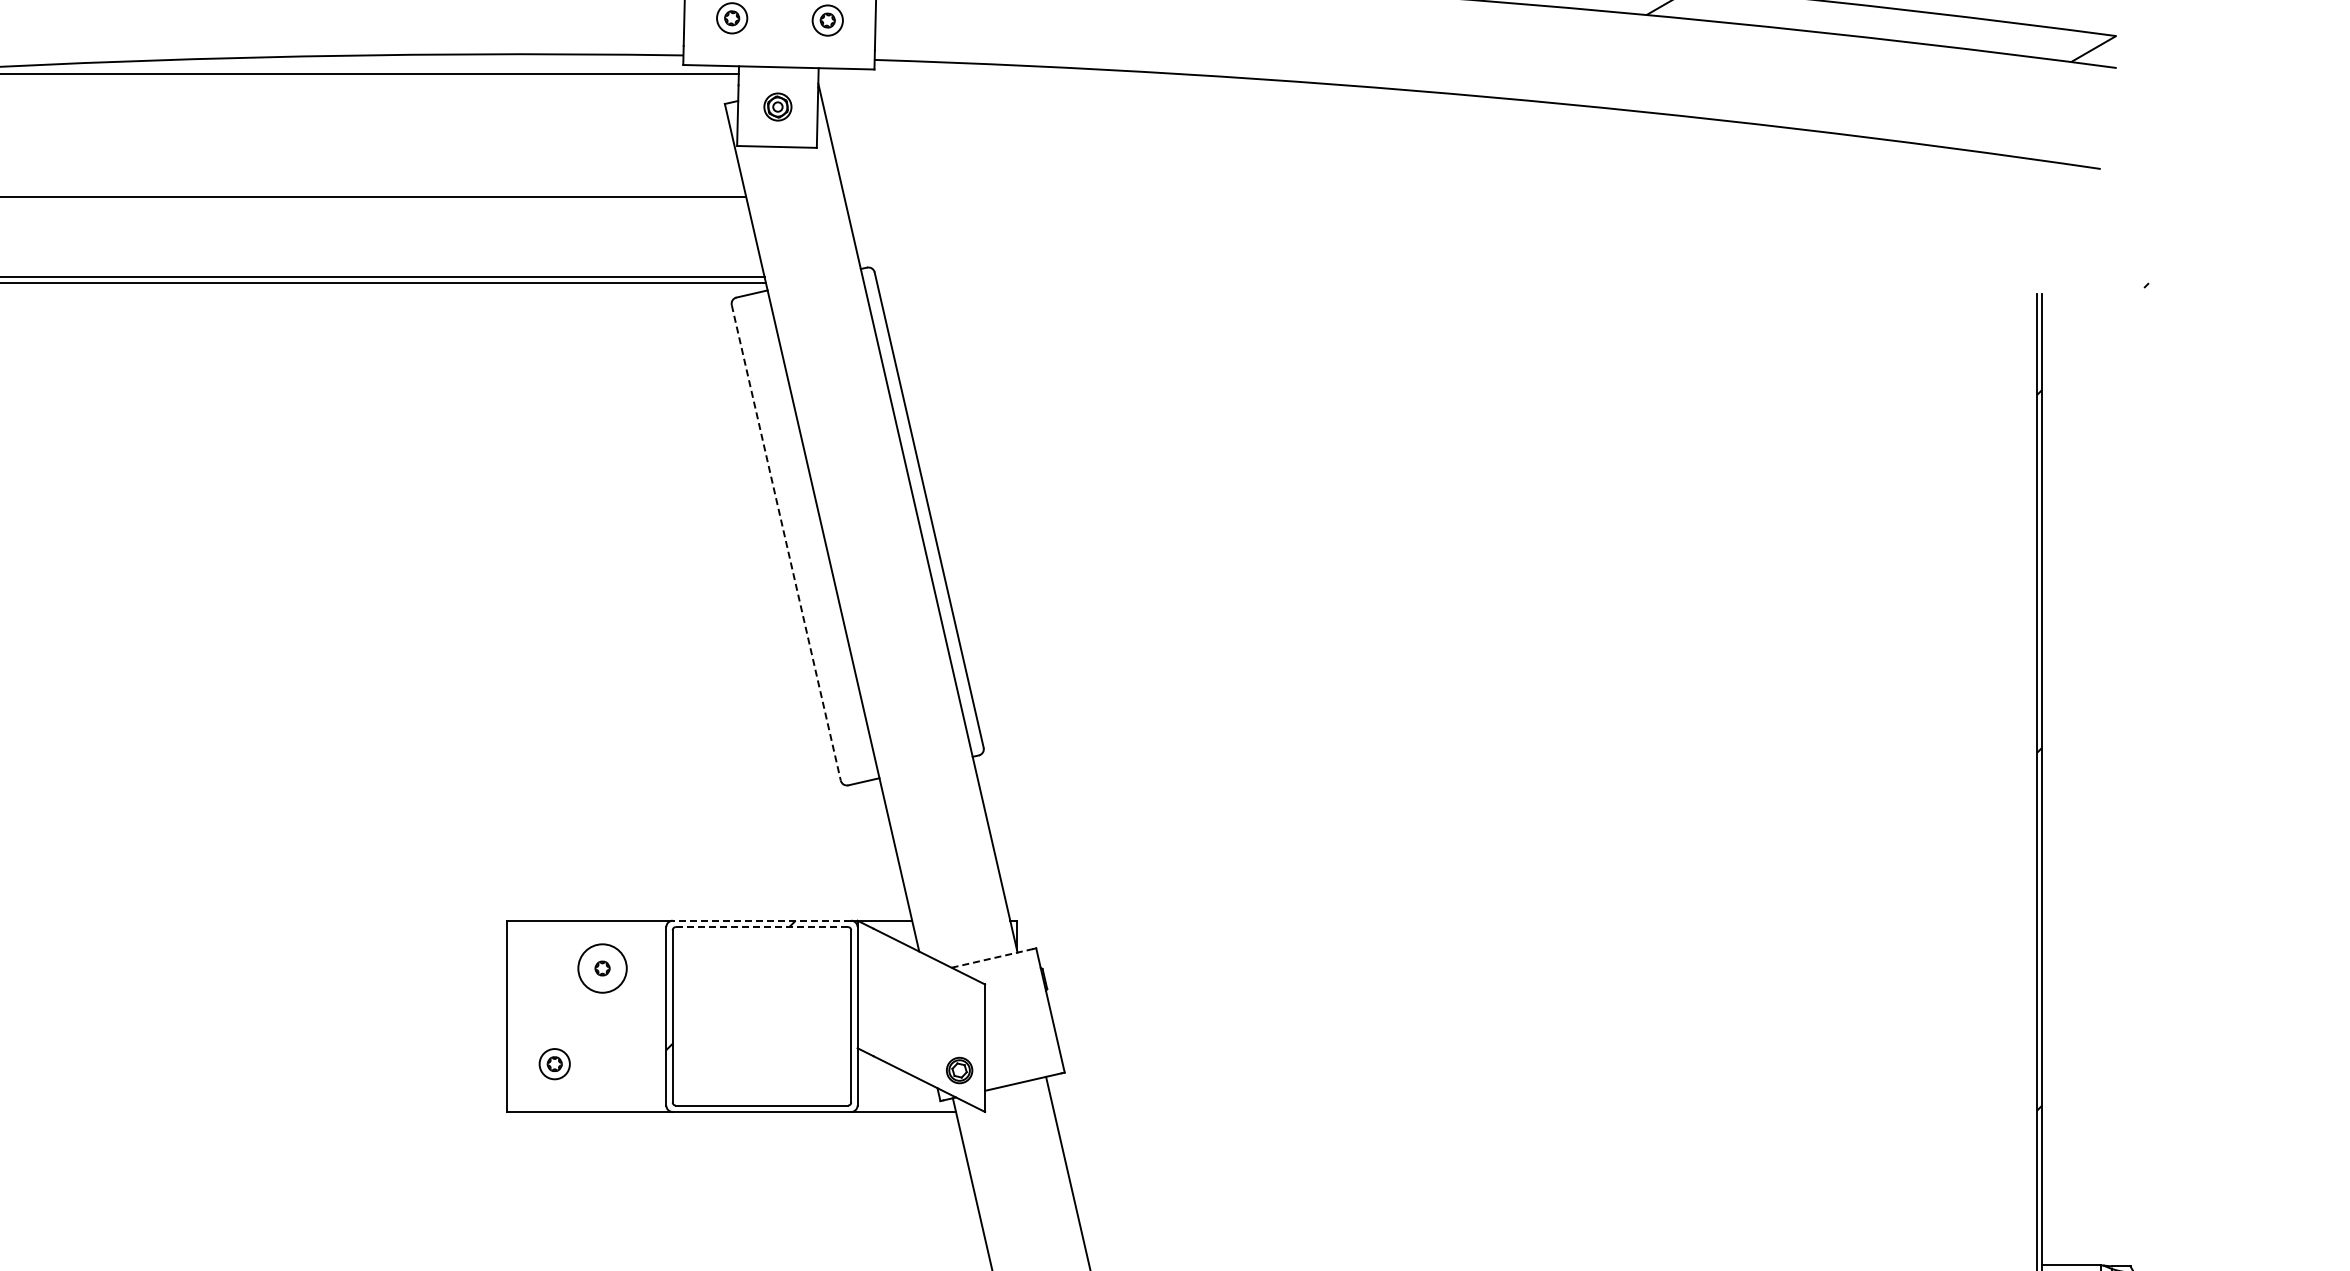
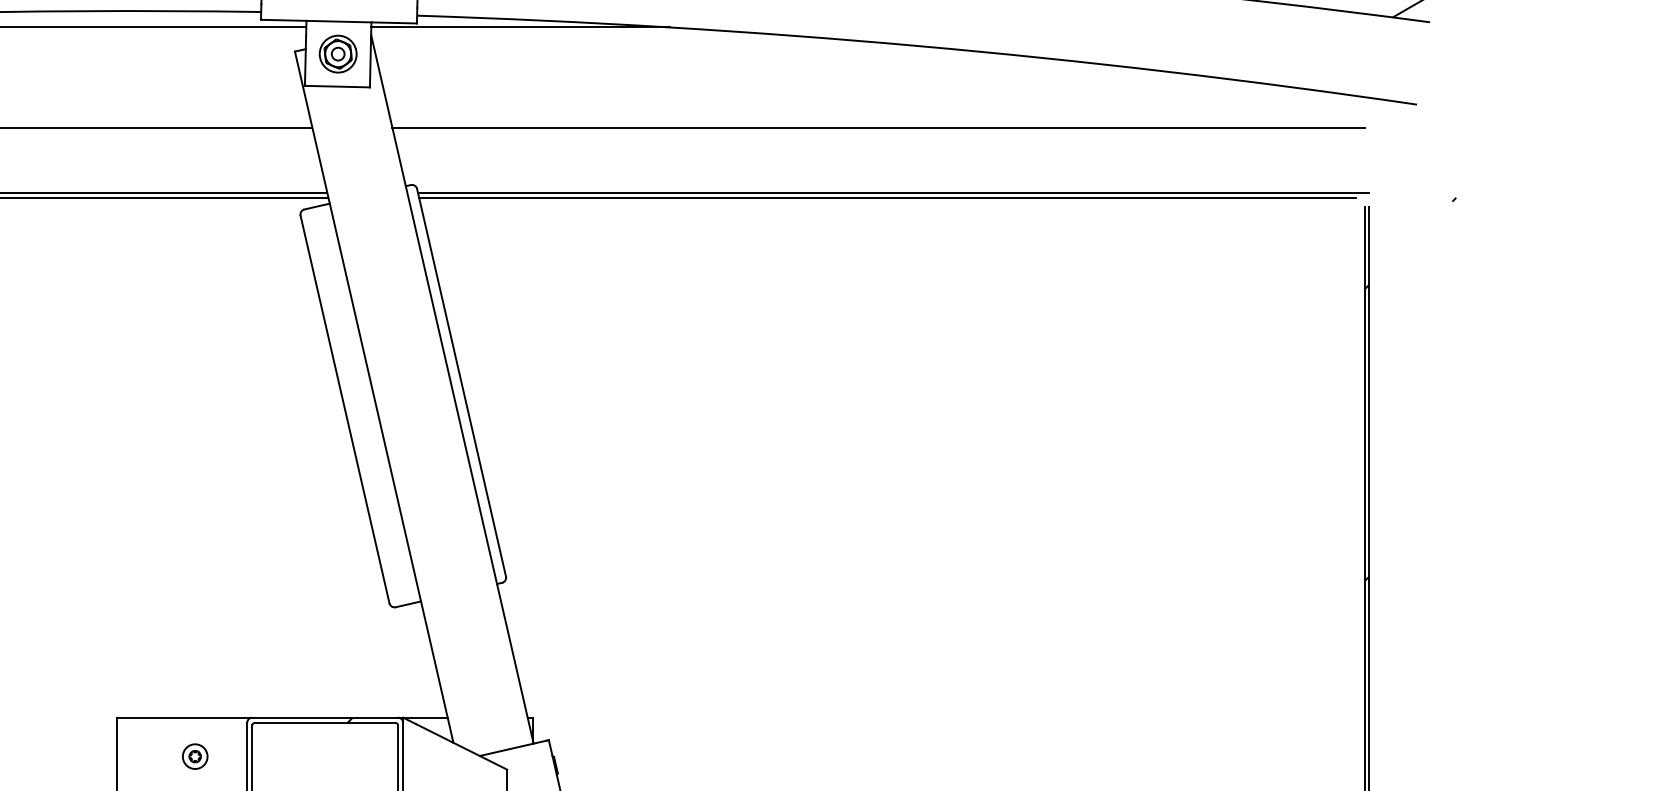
line: (1001, 74) -> (520, 27), added
part: (777, 106) -> (337, 53), size x1.67
line: (1440, 197) -> (878, 127), added
line: (1458, 276) -> (893, 192), added
line: (1451, 283) -> (887, 198), added
line: (786, 542) -> (345, 409), dashed -> solid
line: (761, 920) -> (324, 717), dashed -> solid
line: (762, 927) -> (325, 723), dashed -> solid
line: (992, 958) -> (513, 748), dashed -> solid
circle: (602, 968) -> (195, 756), size x0.62

